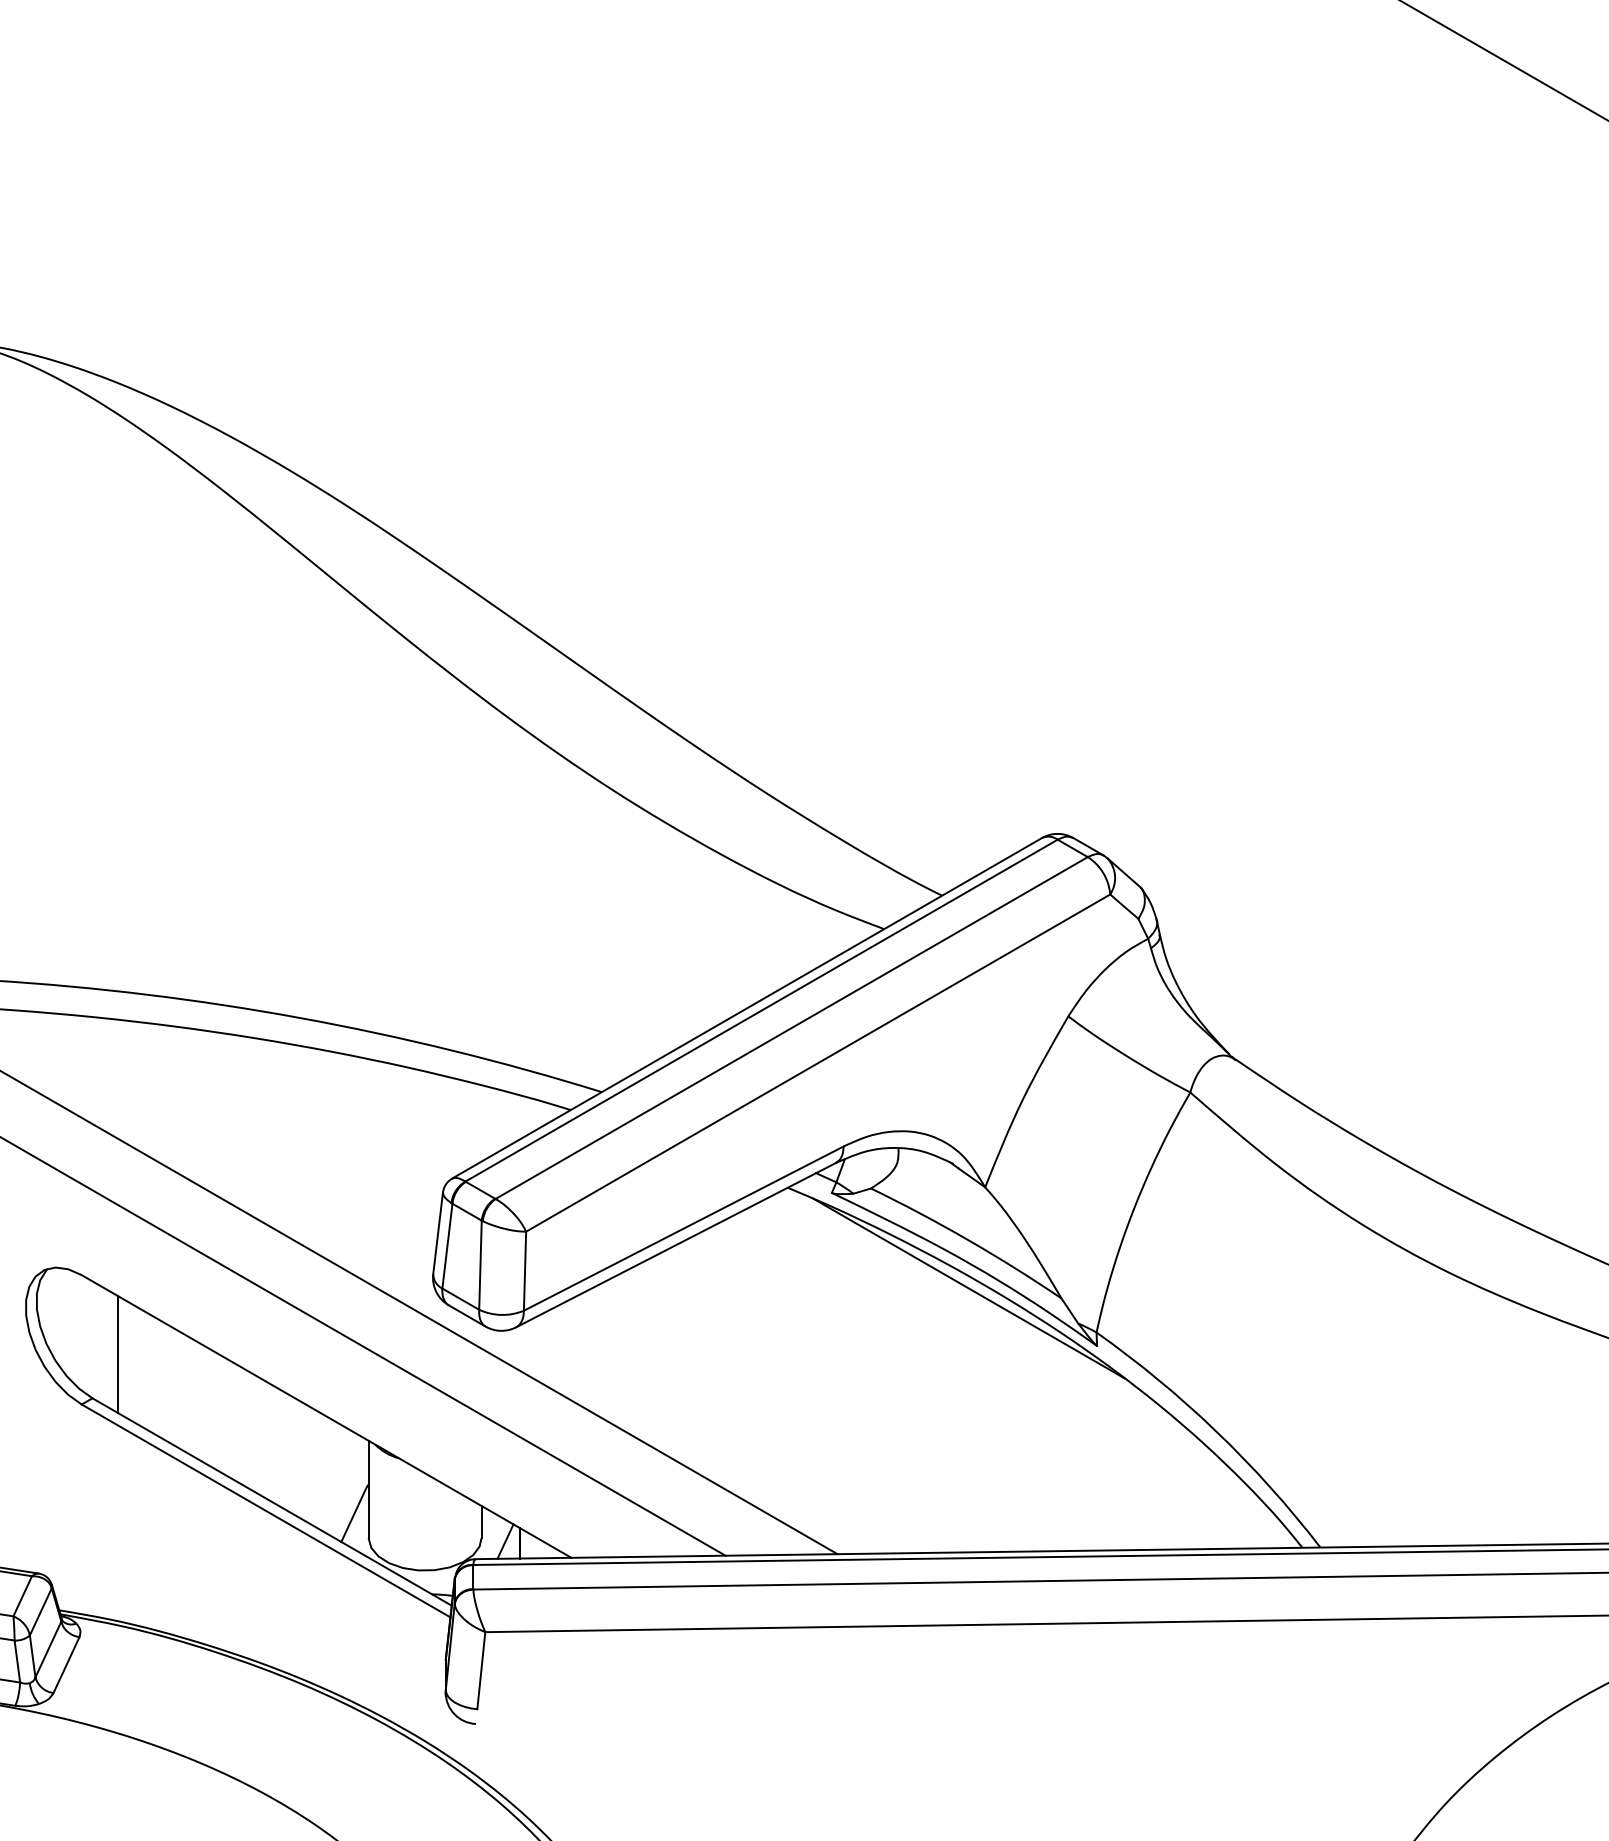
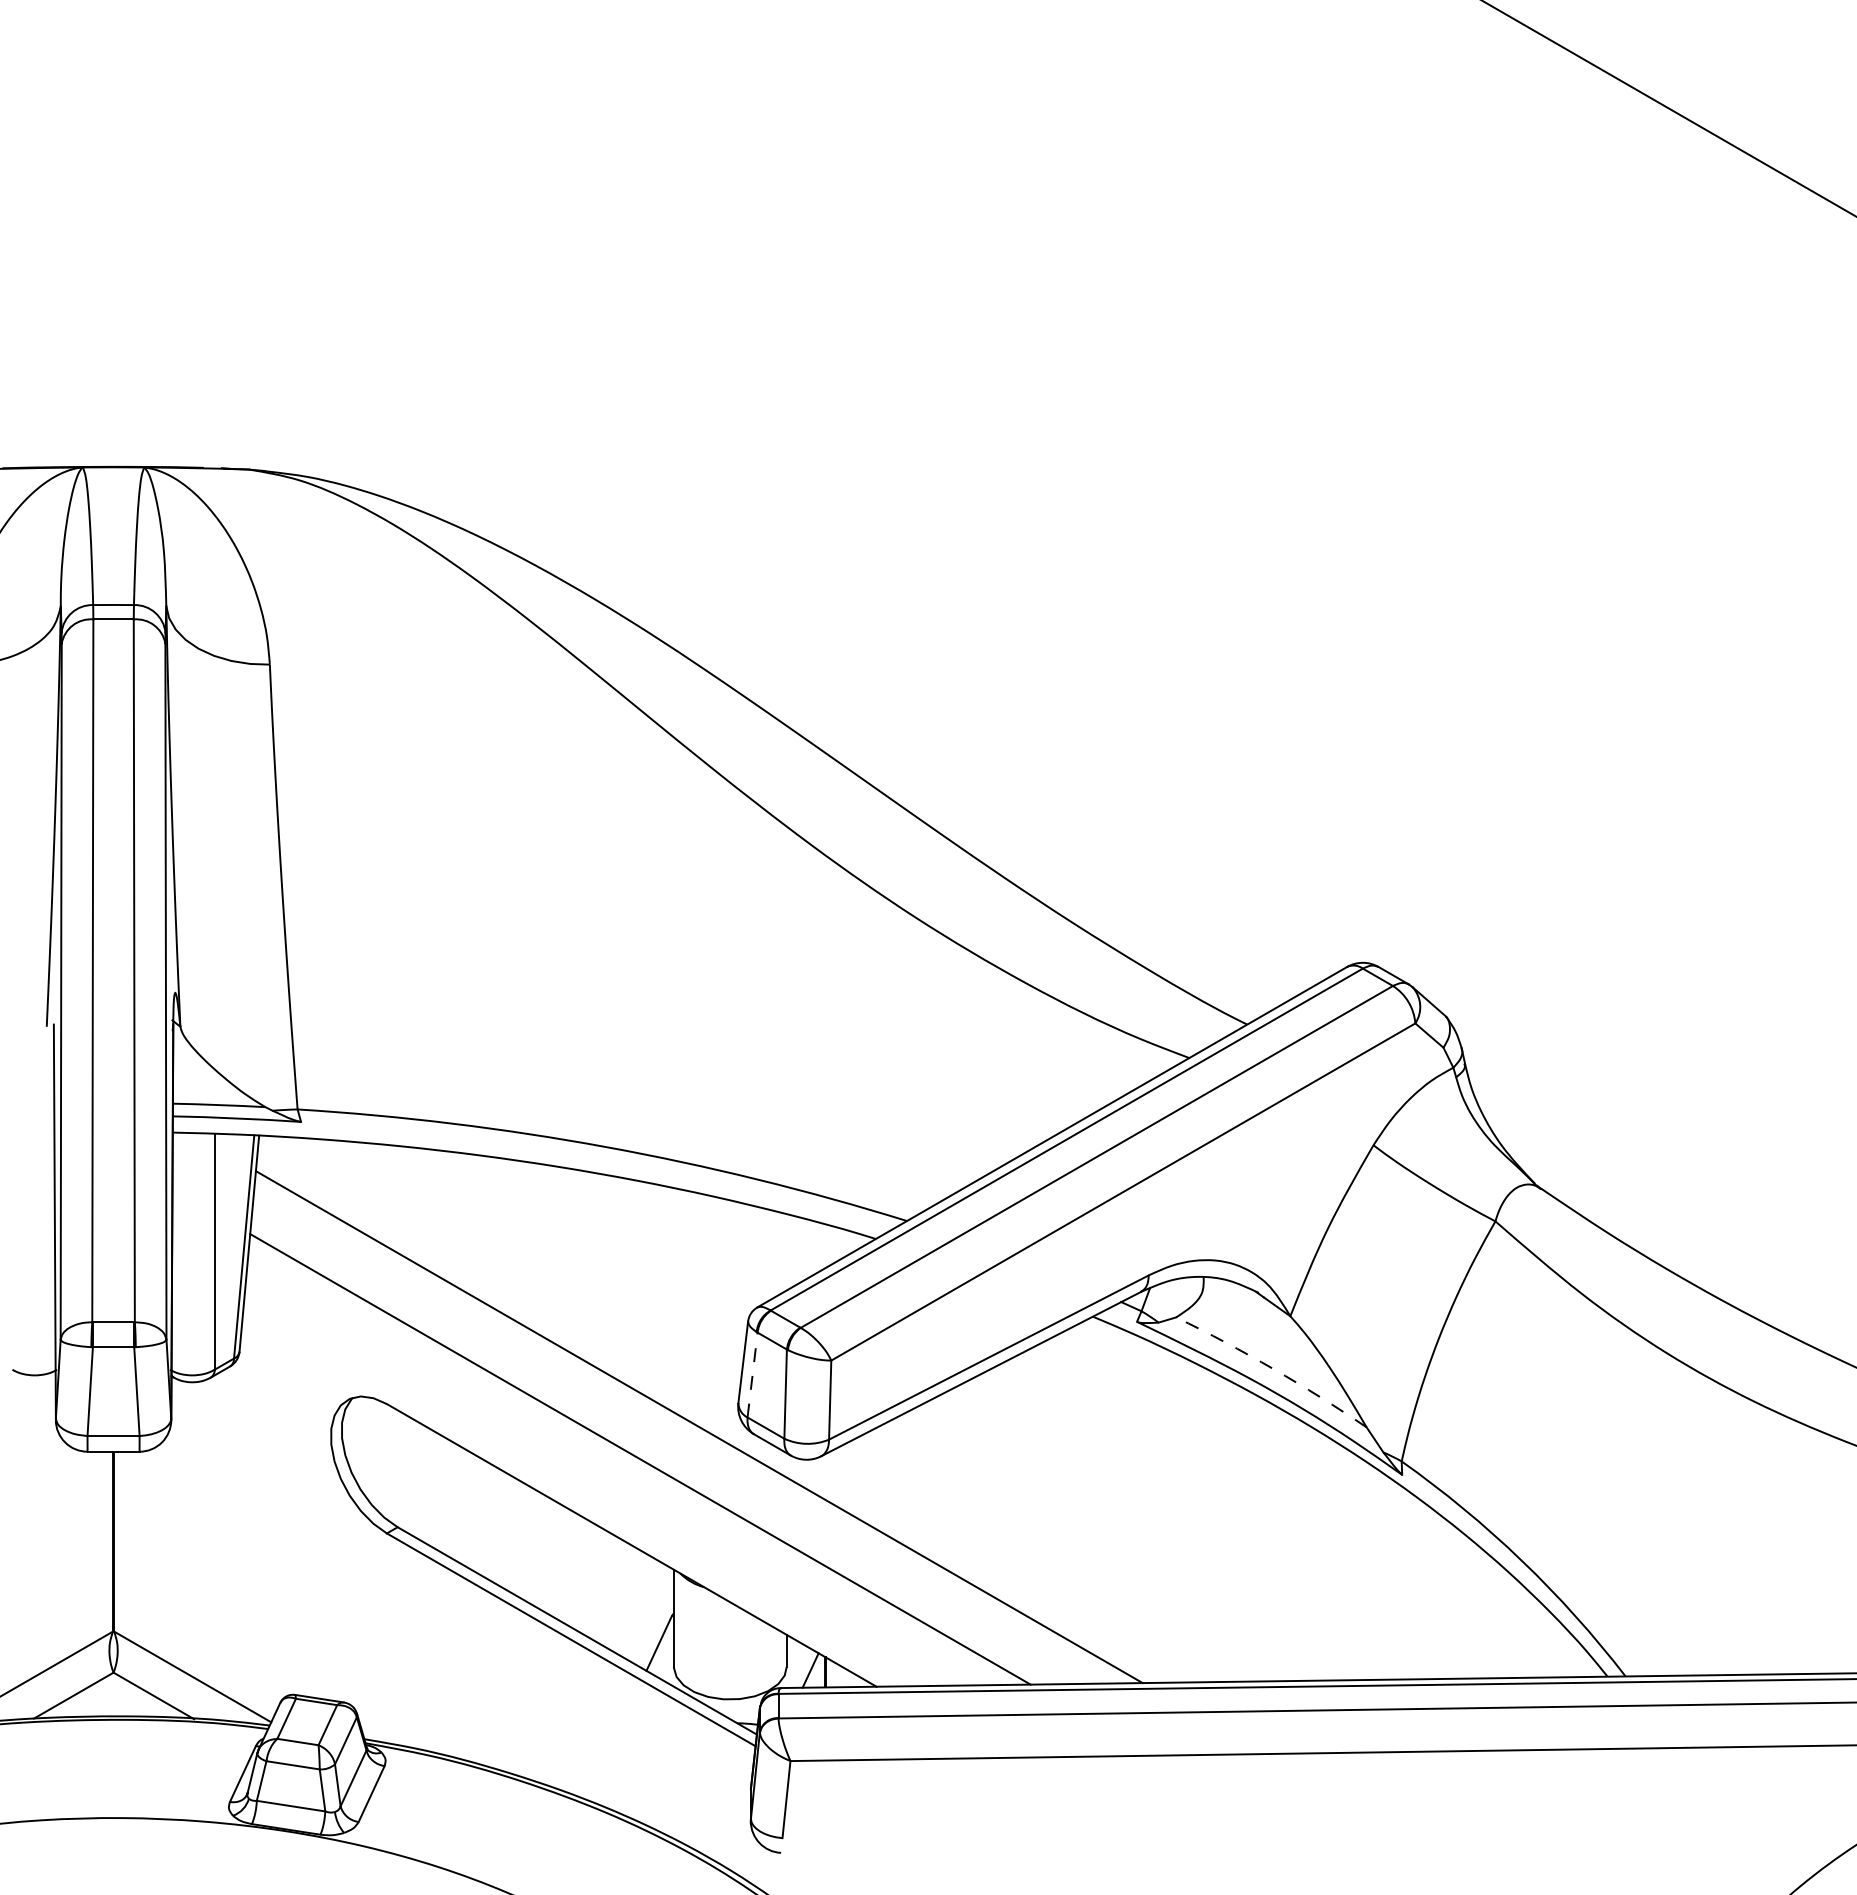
arc: (968, 1239) -> (1273, 1368), solid -> dashed
line: (447, 1246) -> (752, 1375), solid -> dashed
line: (968, 1288) -> (1273, 1417), removed
line: (118, 1354) -> (423, 1483), removed

